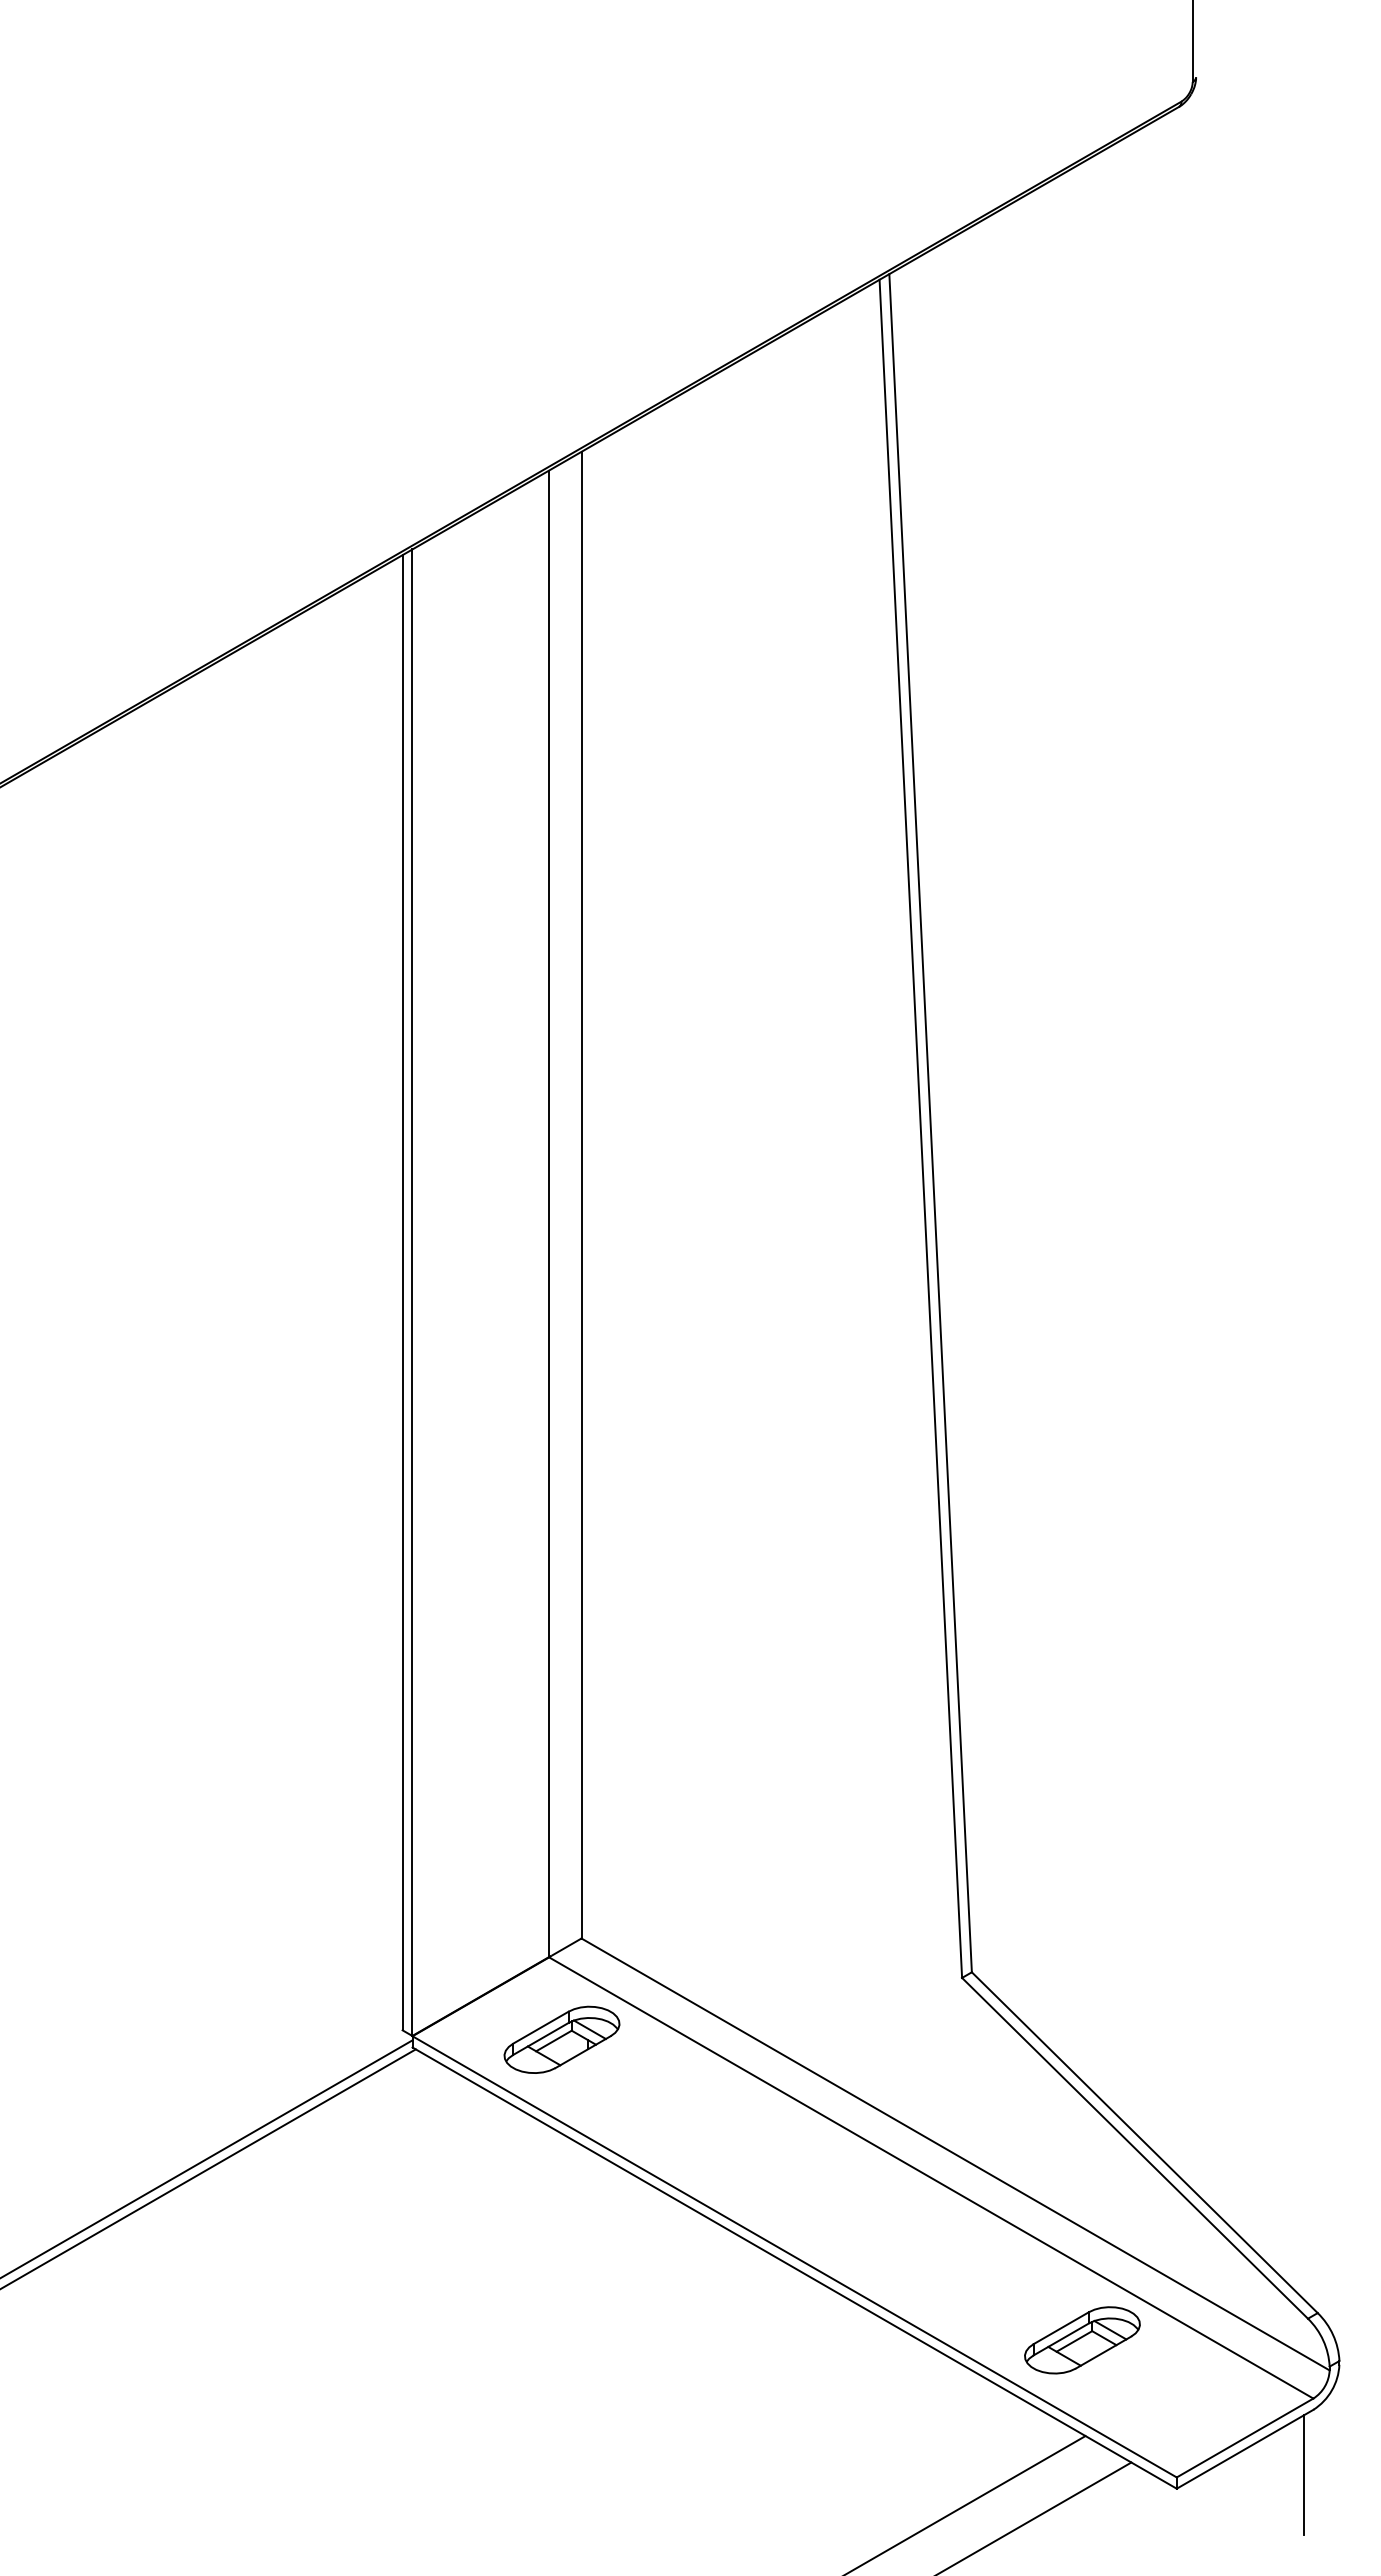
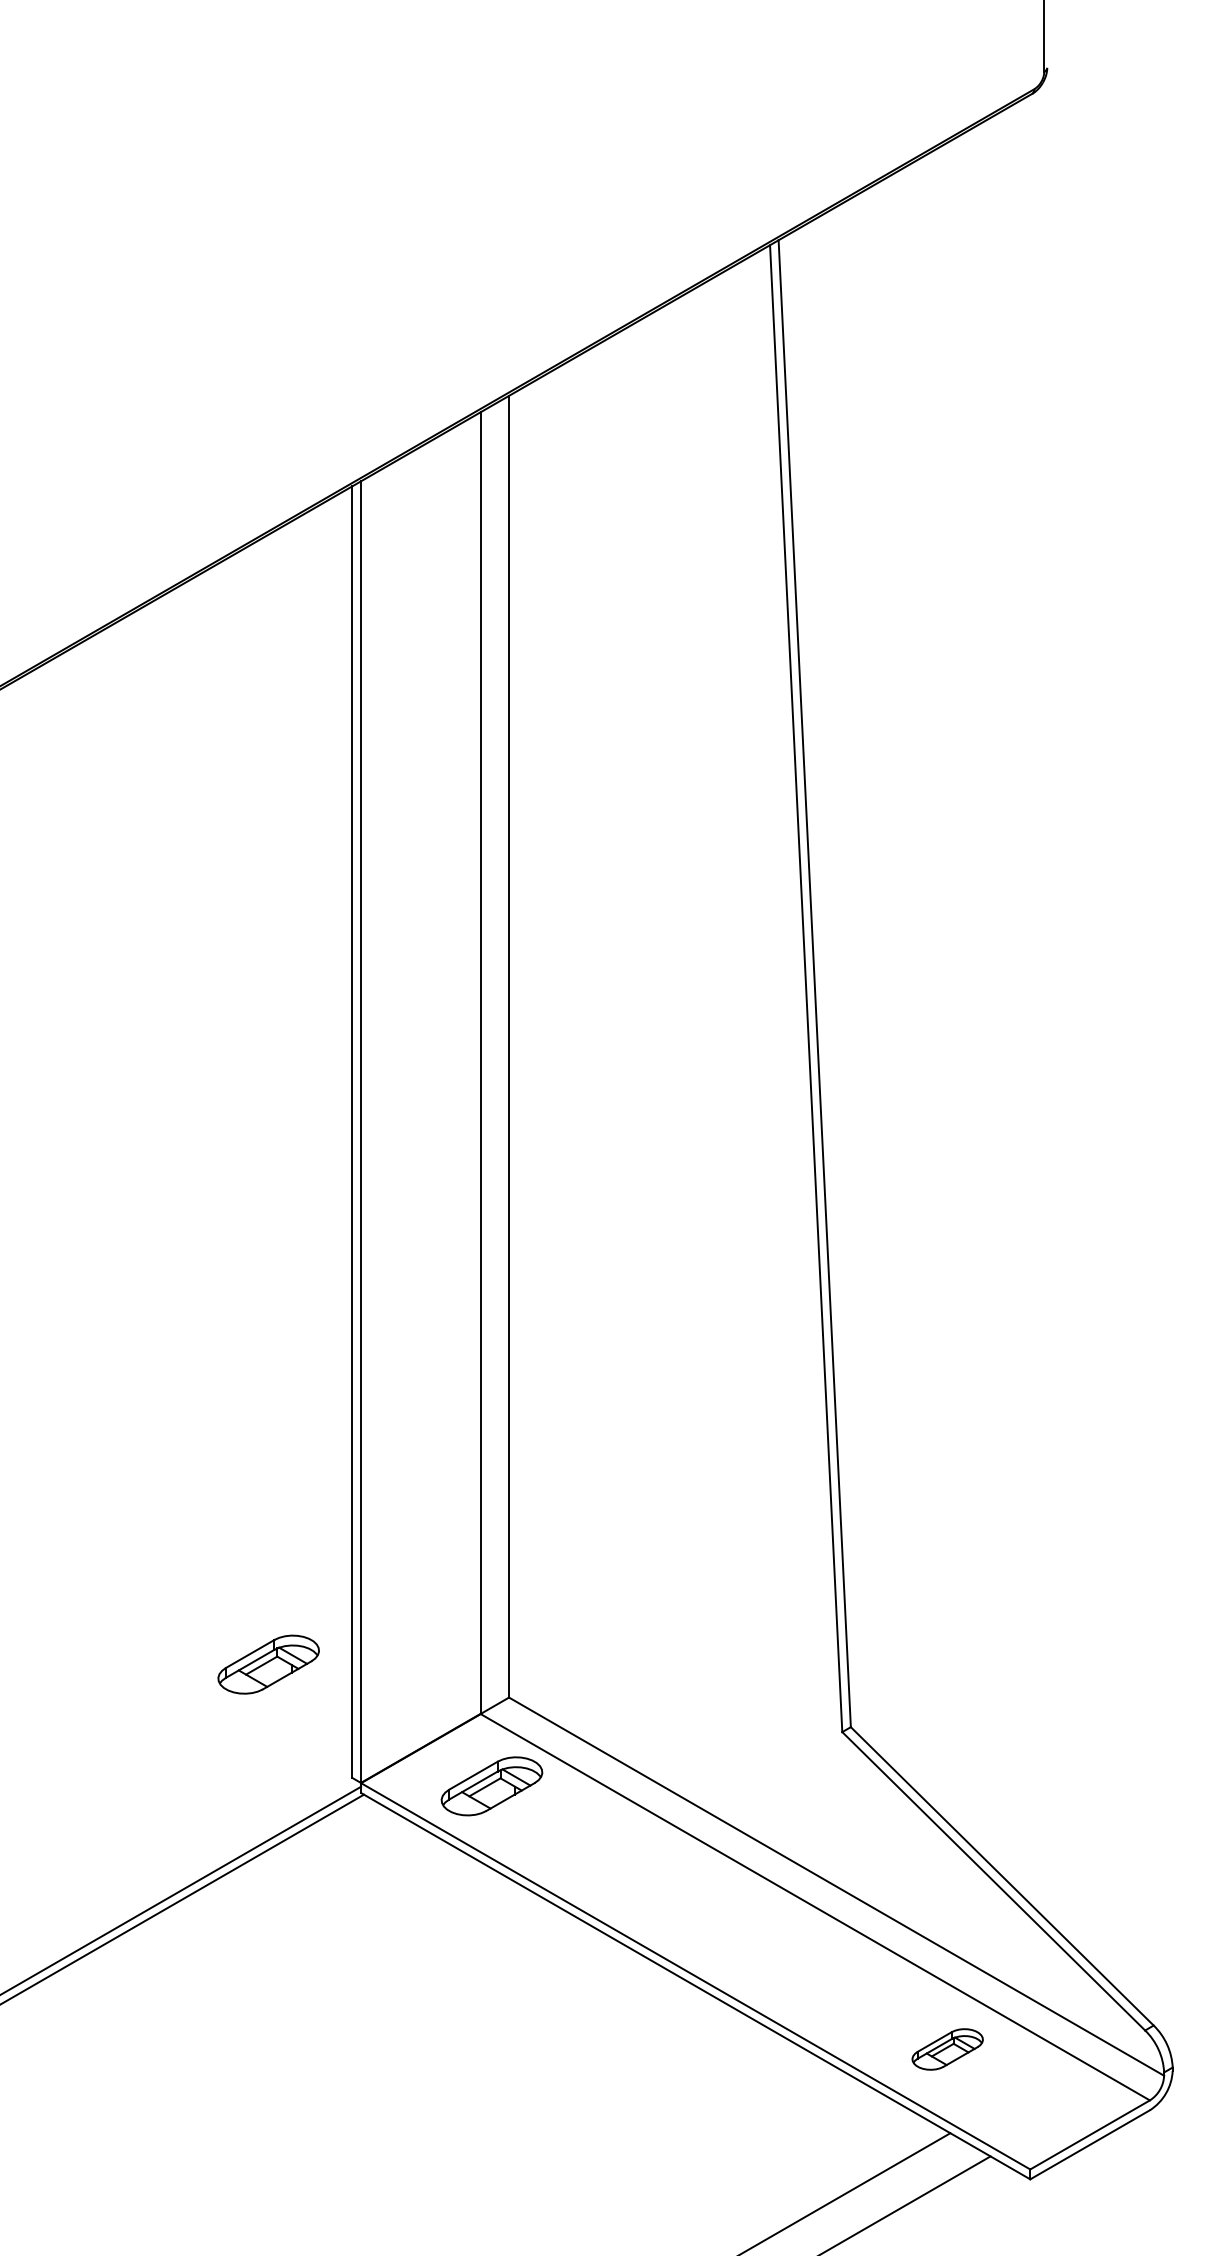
part: (306, 1900) -> (268, 1664), added
part: (1082, 2340) -> (947, 2049), size x0.7
line: (1303, 2475) -> (1141, 2167), removed

